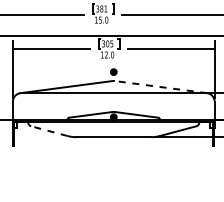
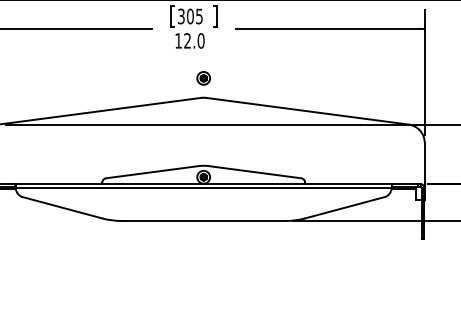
line: (161, 87) -> (308, 112), dashed -> solid
line: (49, 131) -> (62, 208), dashed -> solid

